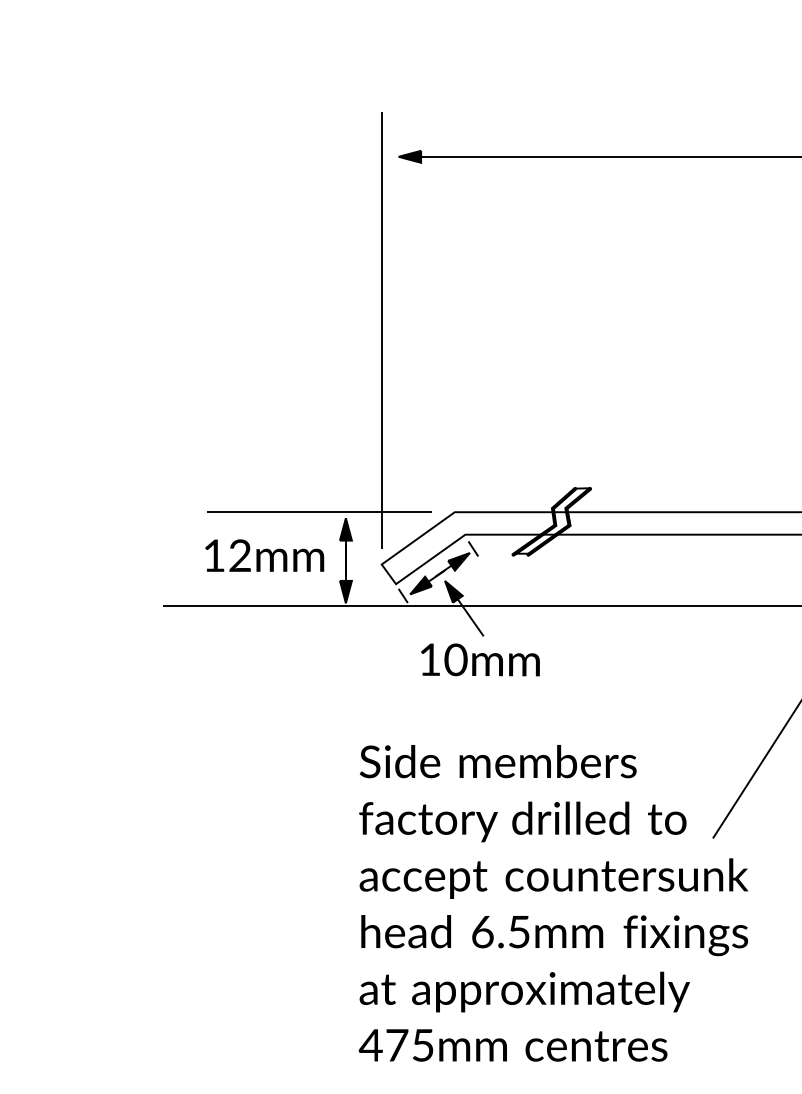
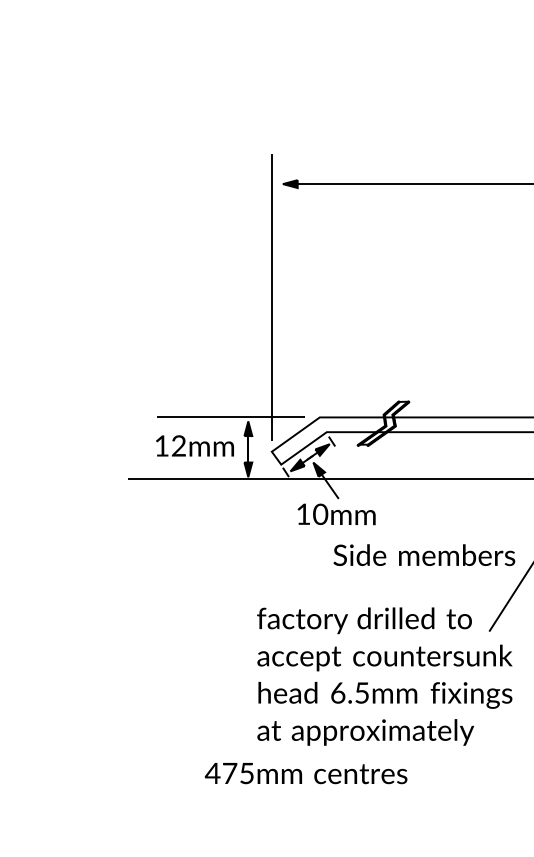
text: (498, 760) -> (424, 554), moved
text: (512, 1045) -> (305, 773), moved

